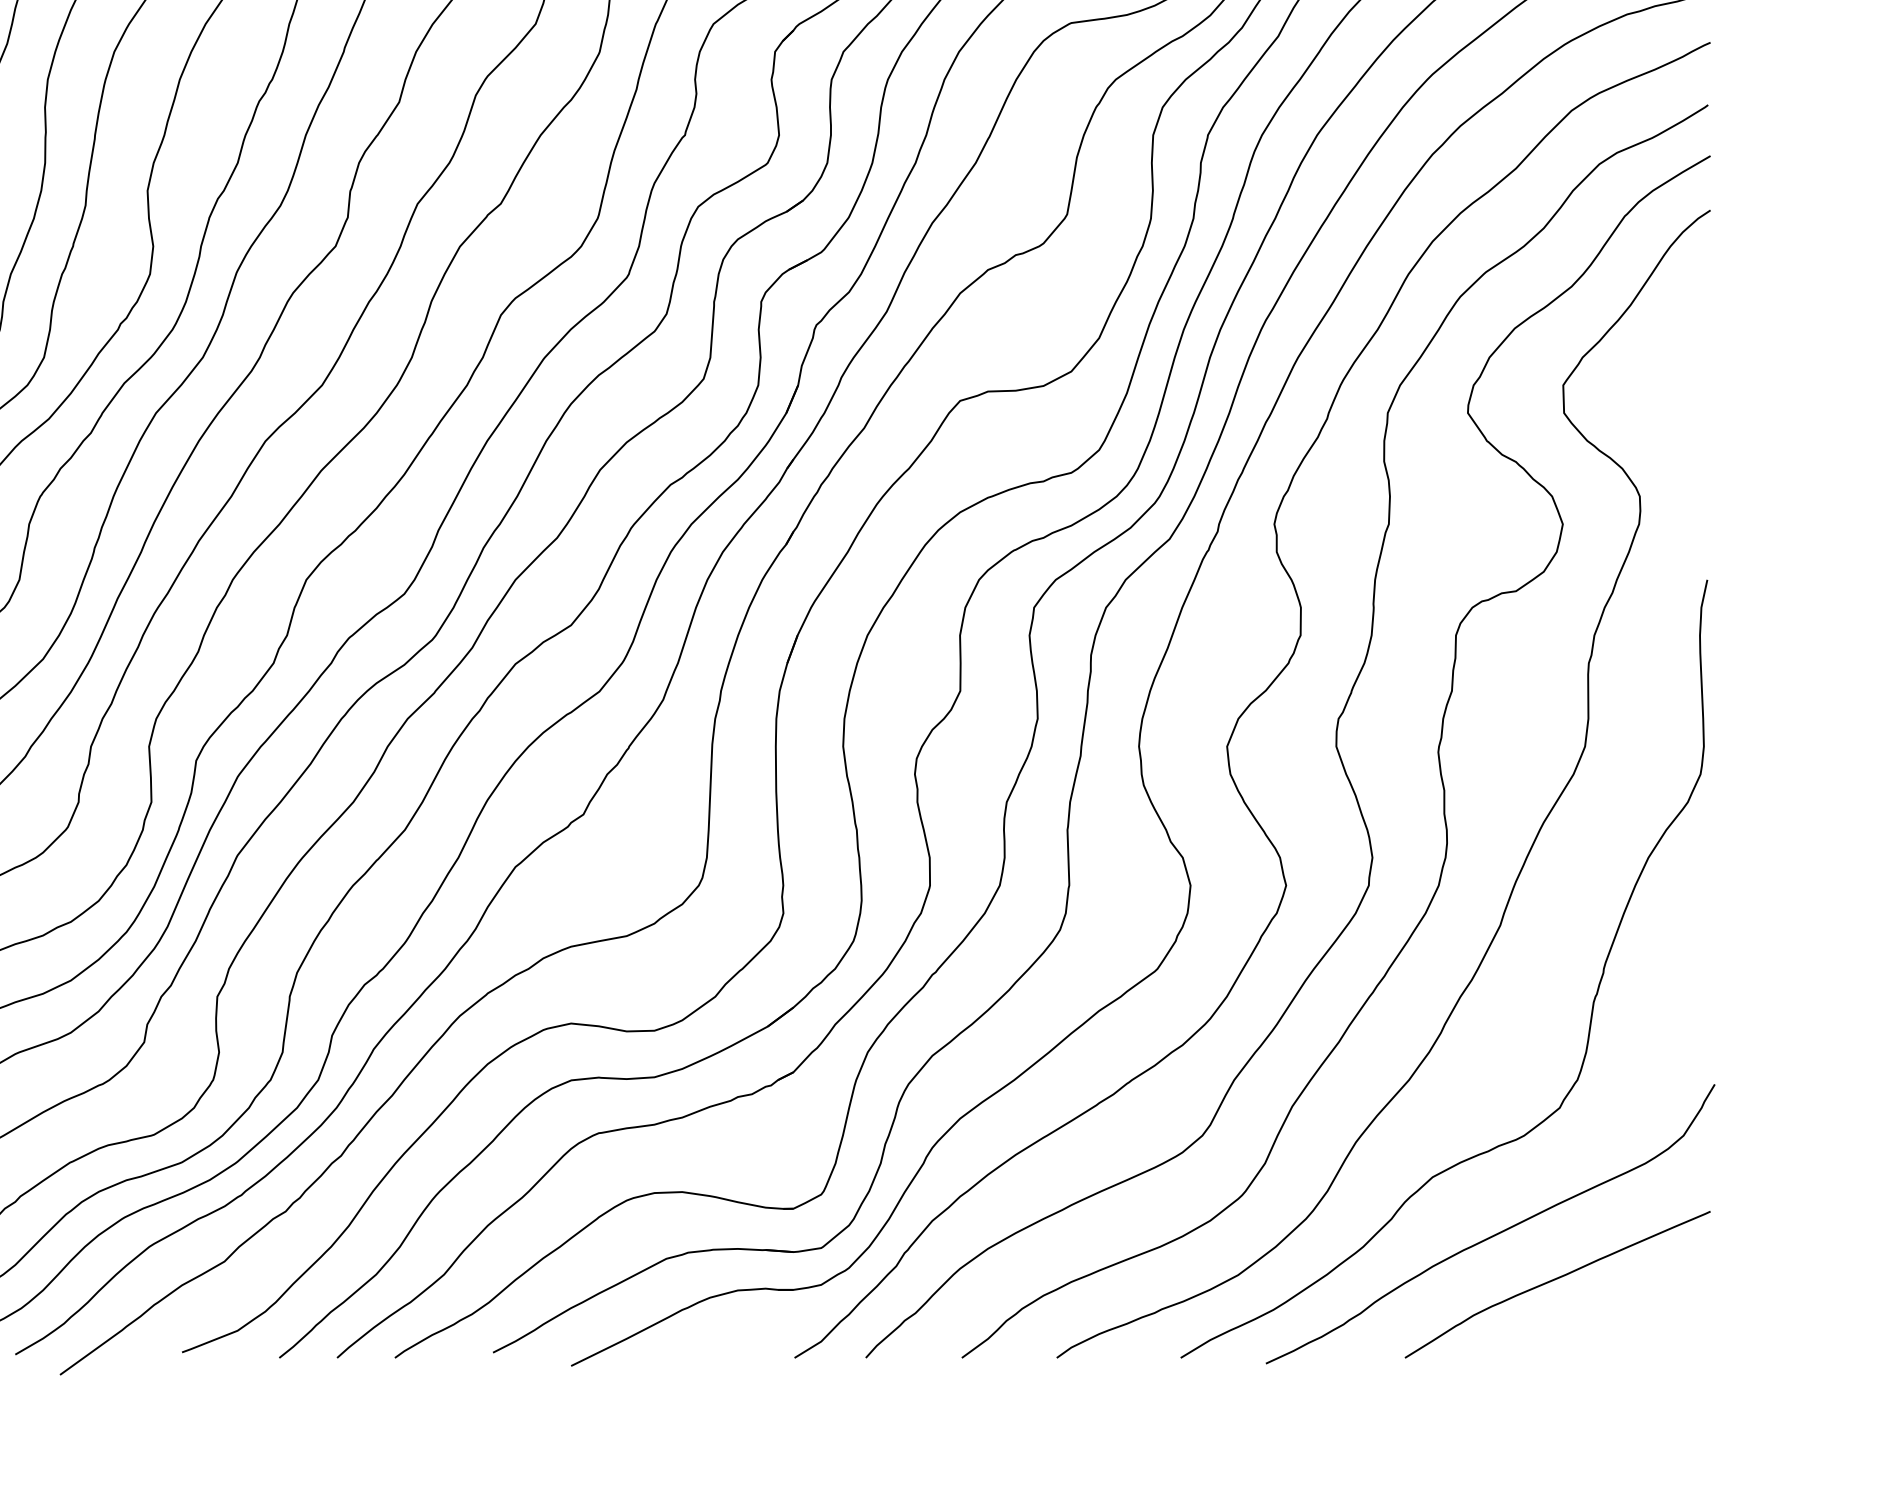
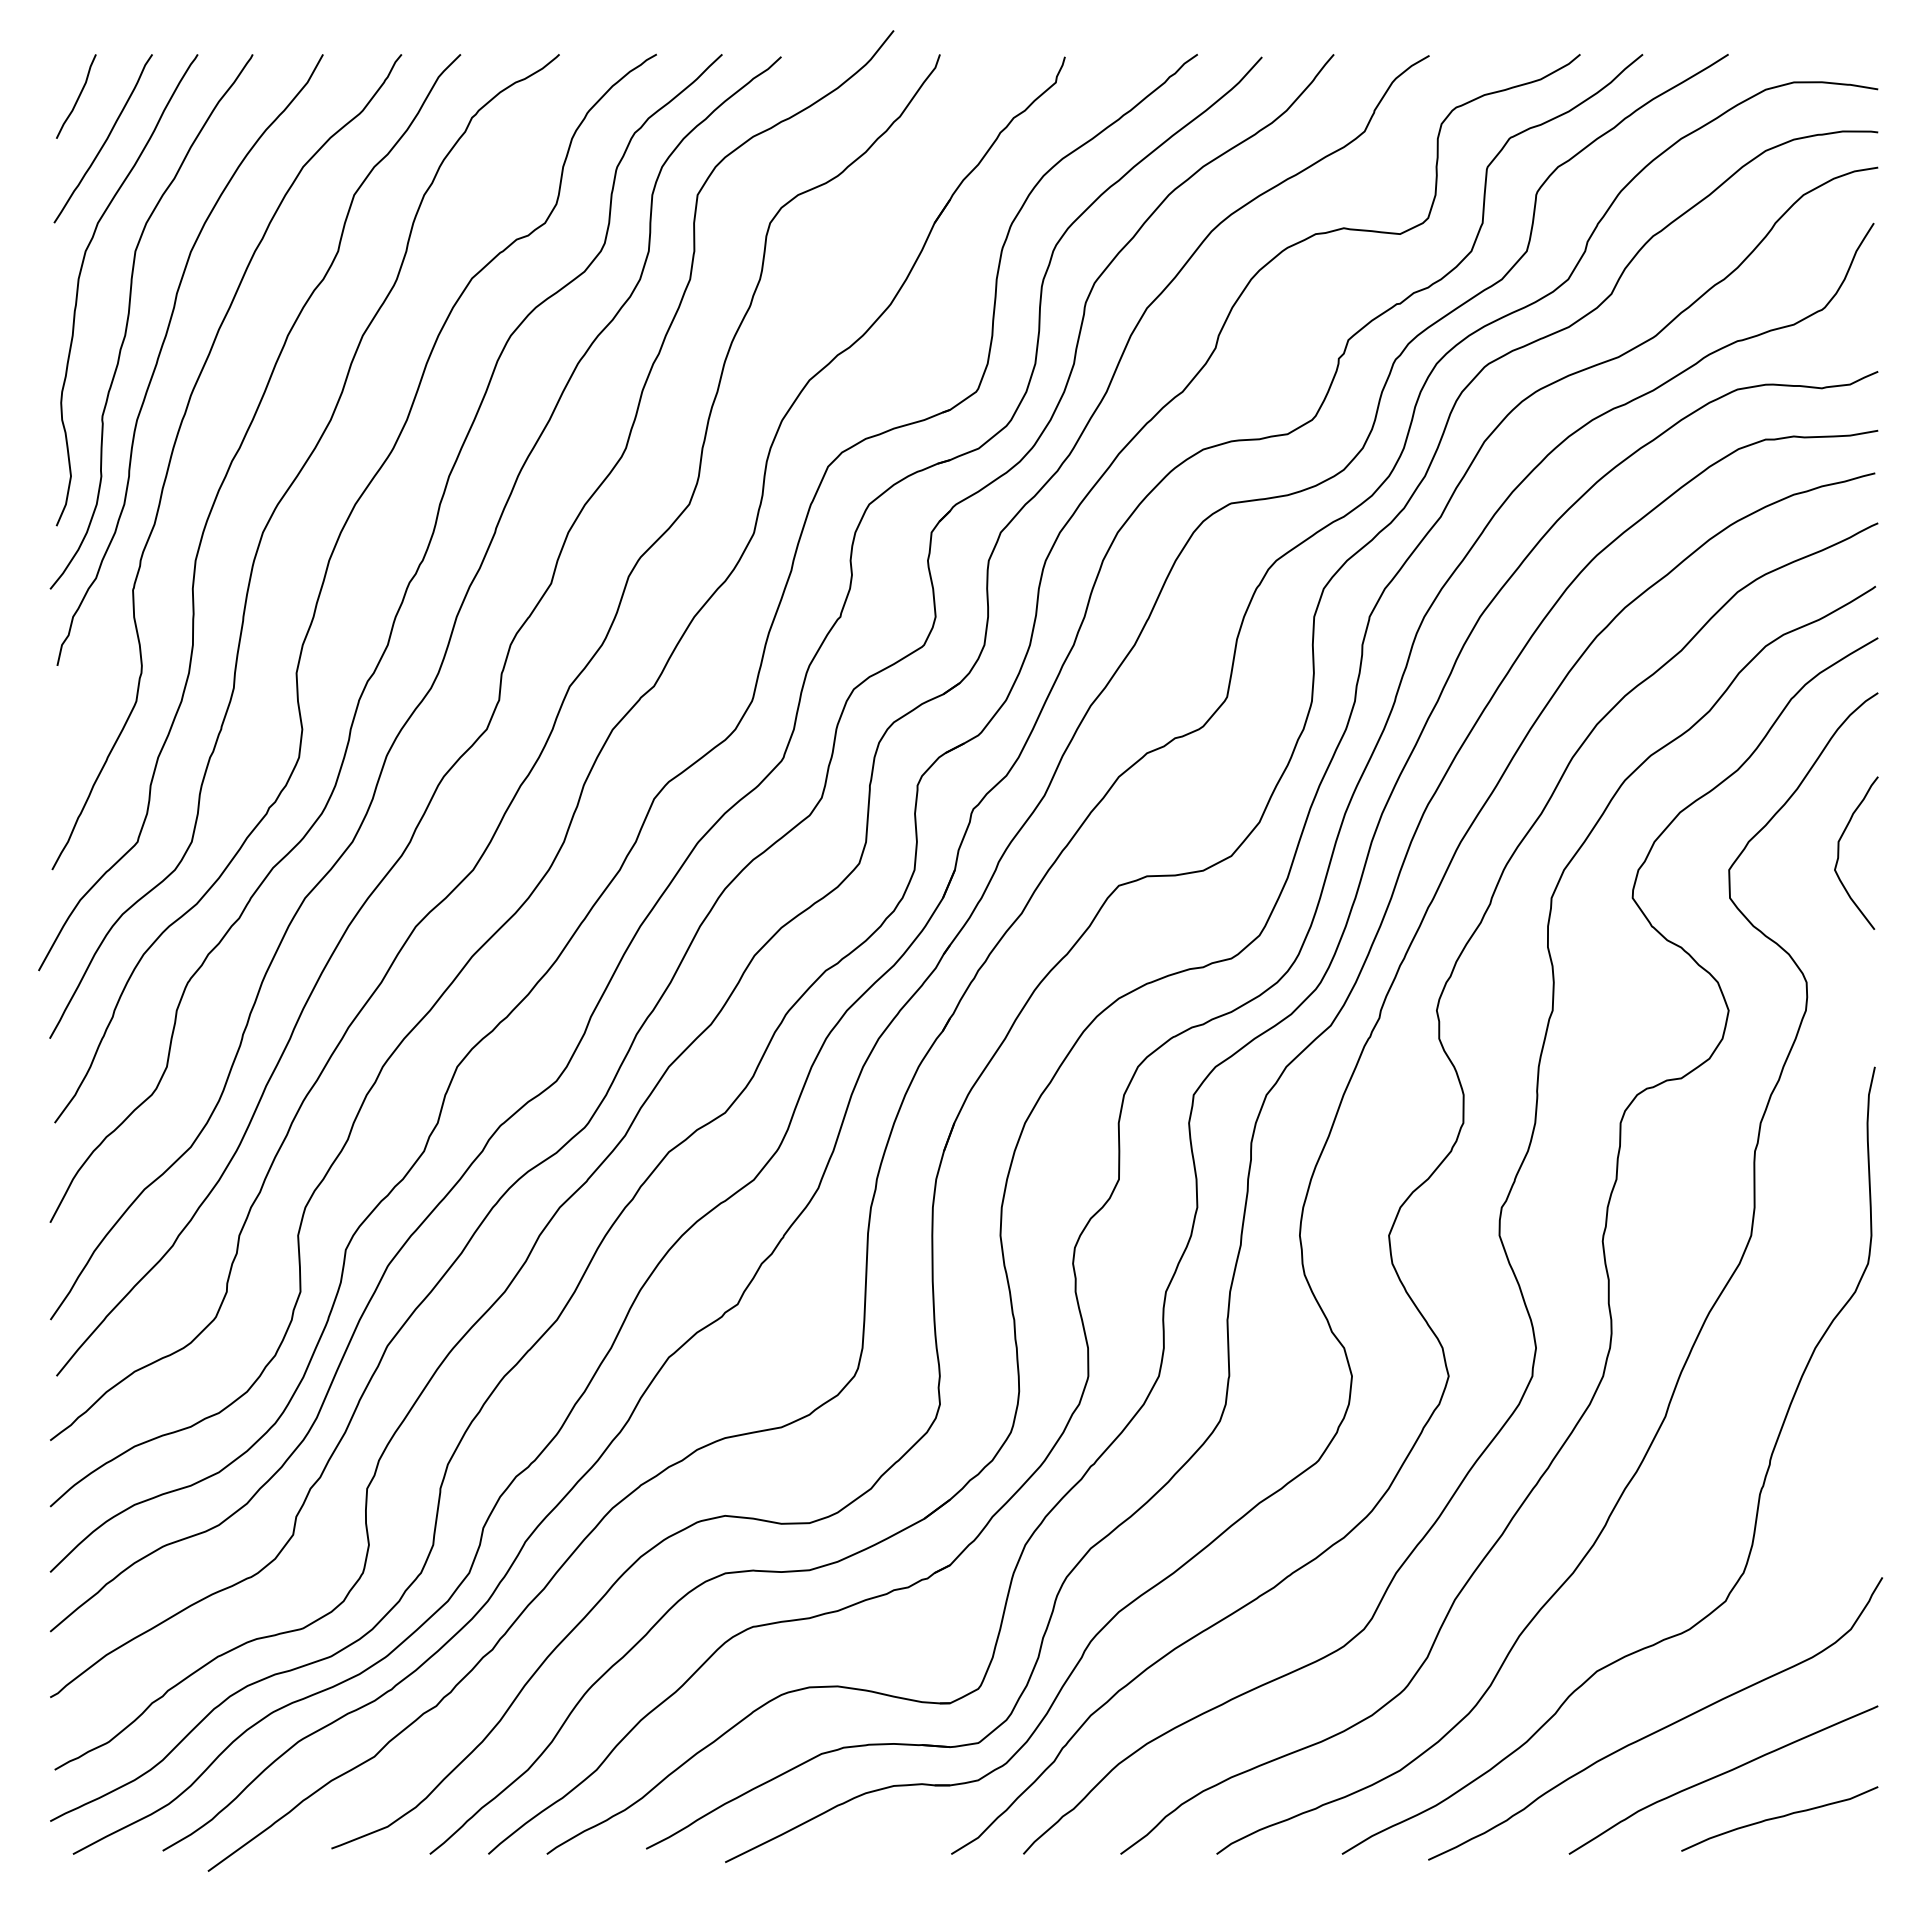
curve: (1672, 368) -> (1839, 852), added
curve: (1613, 1322) -> (1779, 1818), added

